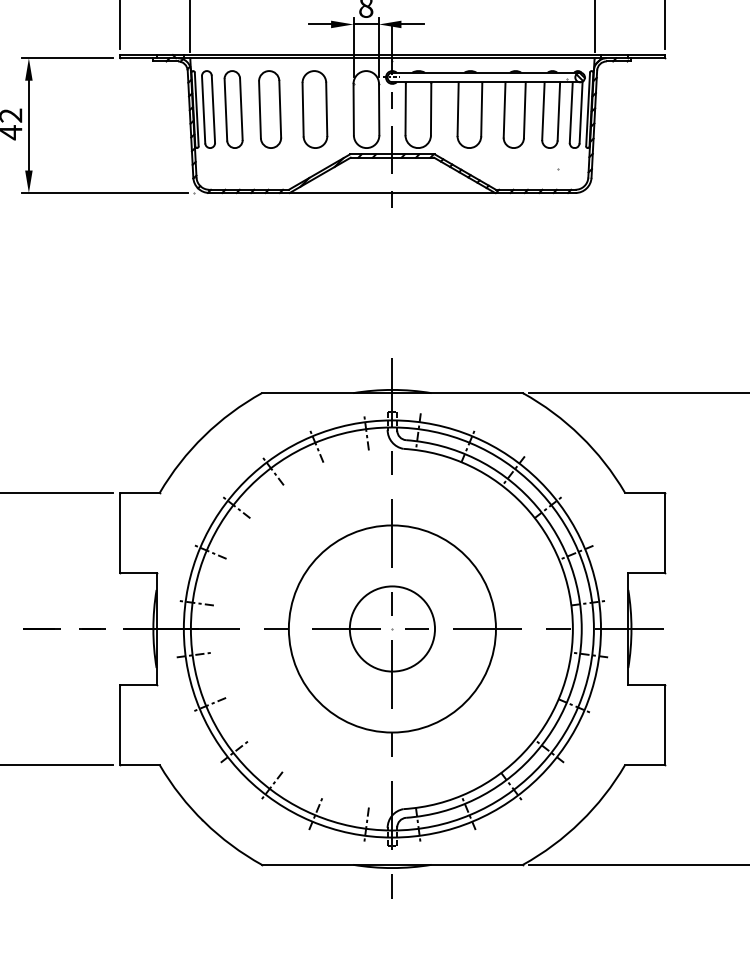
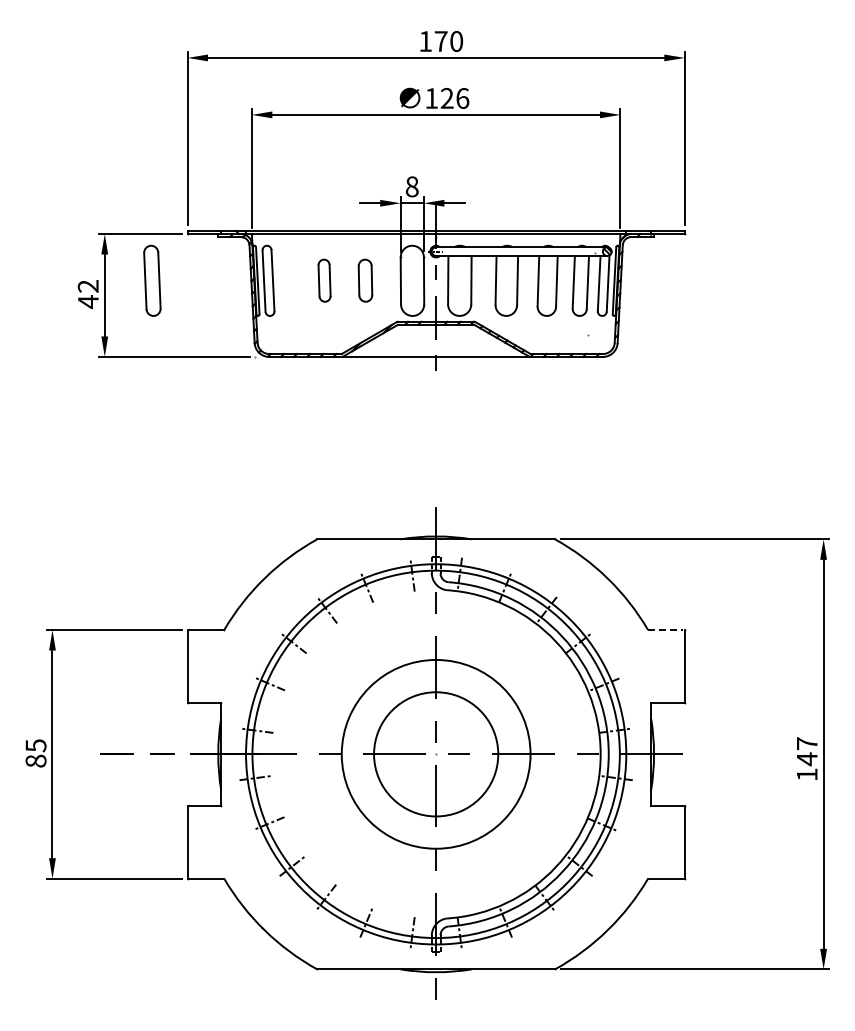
part: (233, 109) -> (152, 280), moved
part: (269, 109) -> (324, 280), size x0.6
part: (314, 109) -> (365, 280), size x0.6
line: (644, 493) -> (665, 630), solid -> dashed
circle: (391, 629) -> (435, 754), size x1.6

